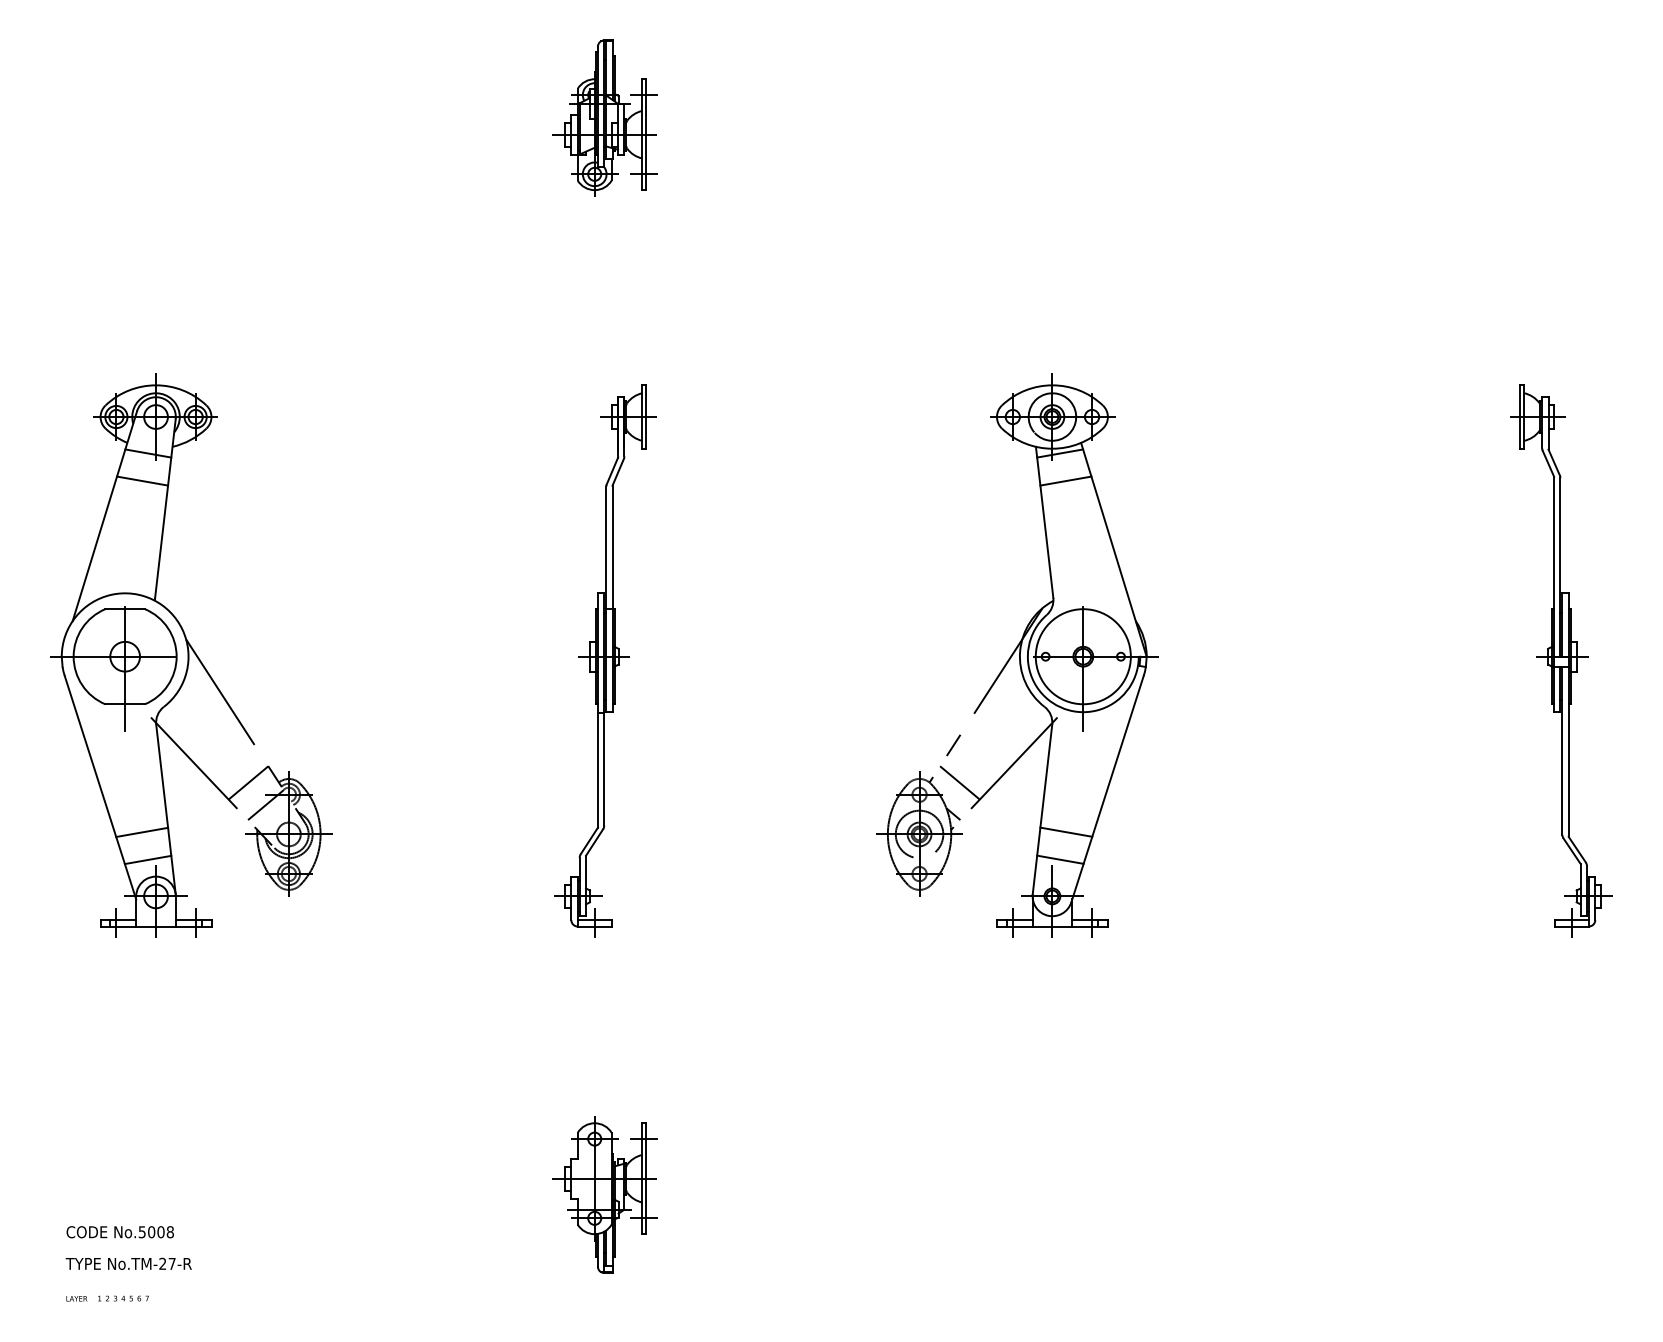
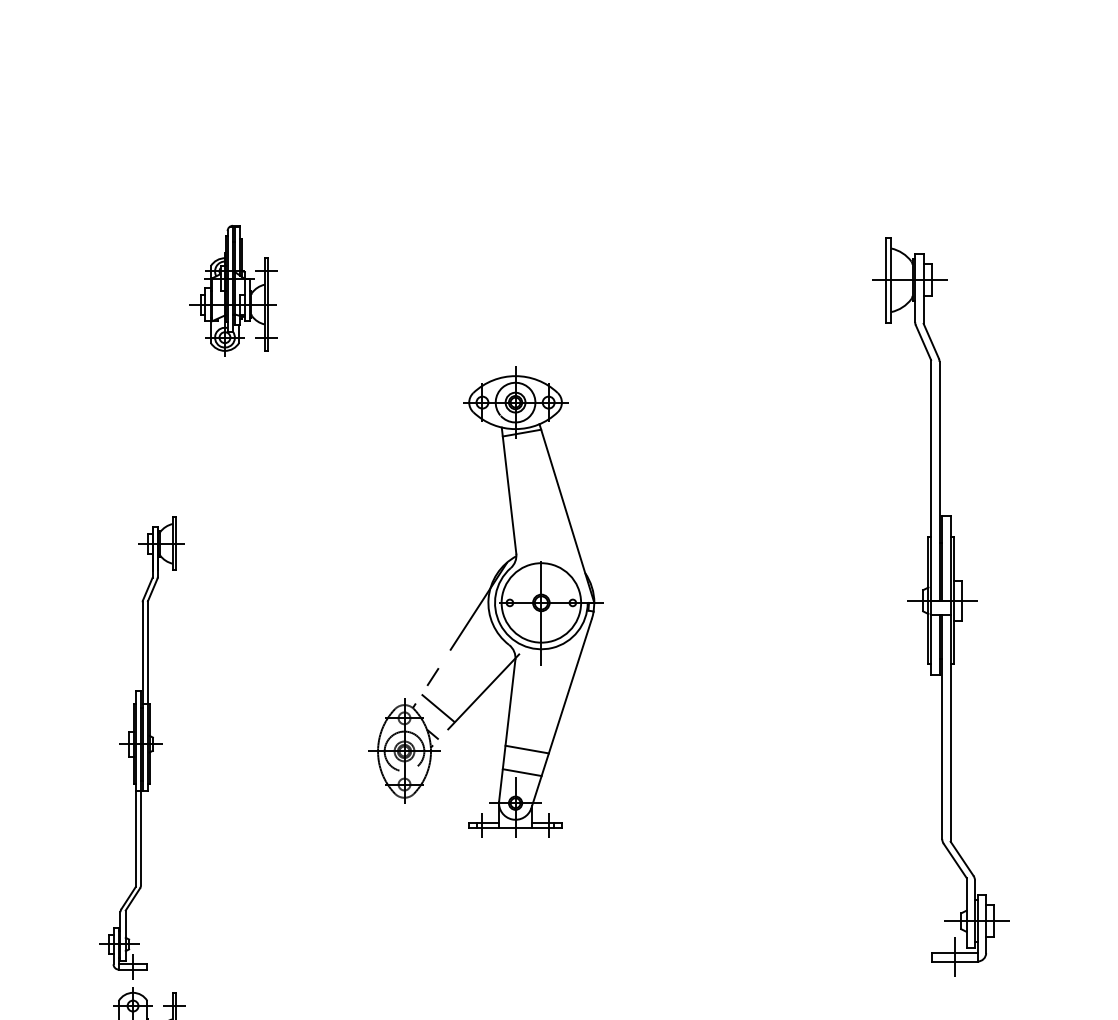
part: (604, 117) -> (233, 290), moved
line: (1065, 480) -> (526, 455), removed
part: (605, 660) -> (142, 747), moved
part: (1561, 660) -> (940, 606), size x1.6

